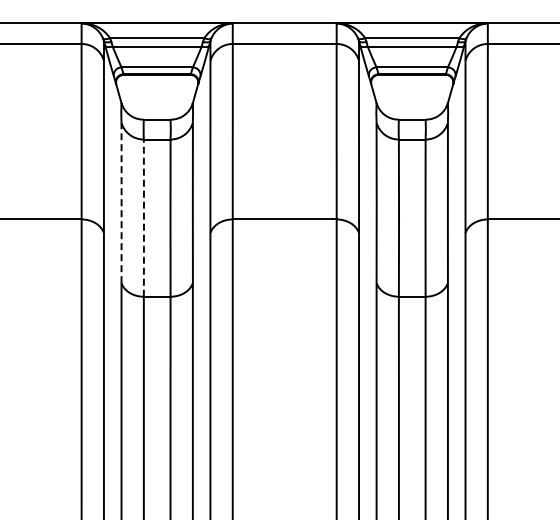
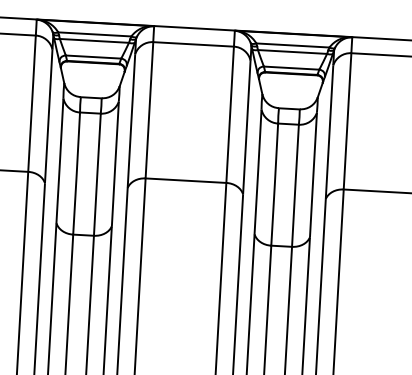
arc: (121, 203) -> (59, 161), dashed -> solid
arc: (143, 218) -> (76, 173), dashed -> solid

